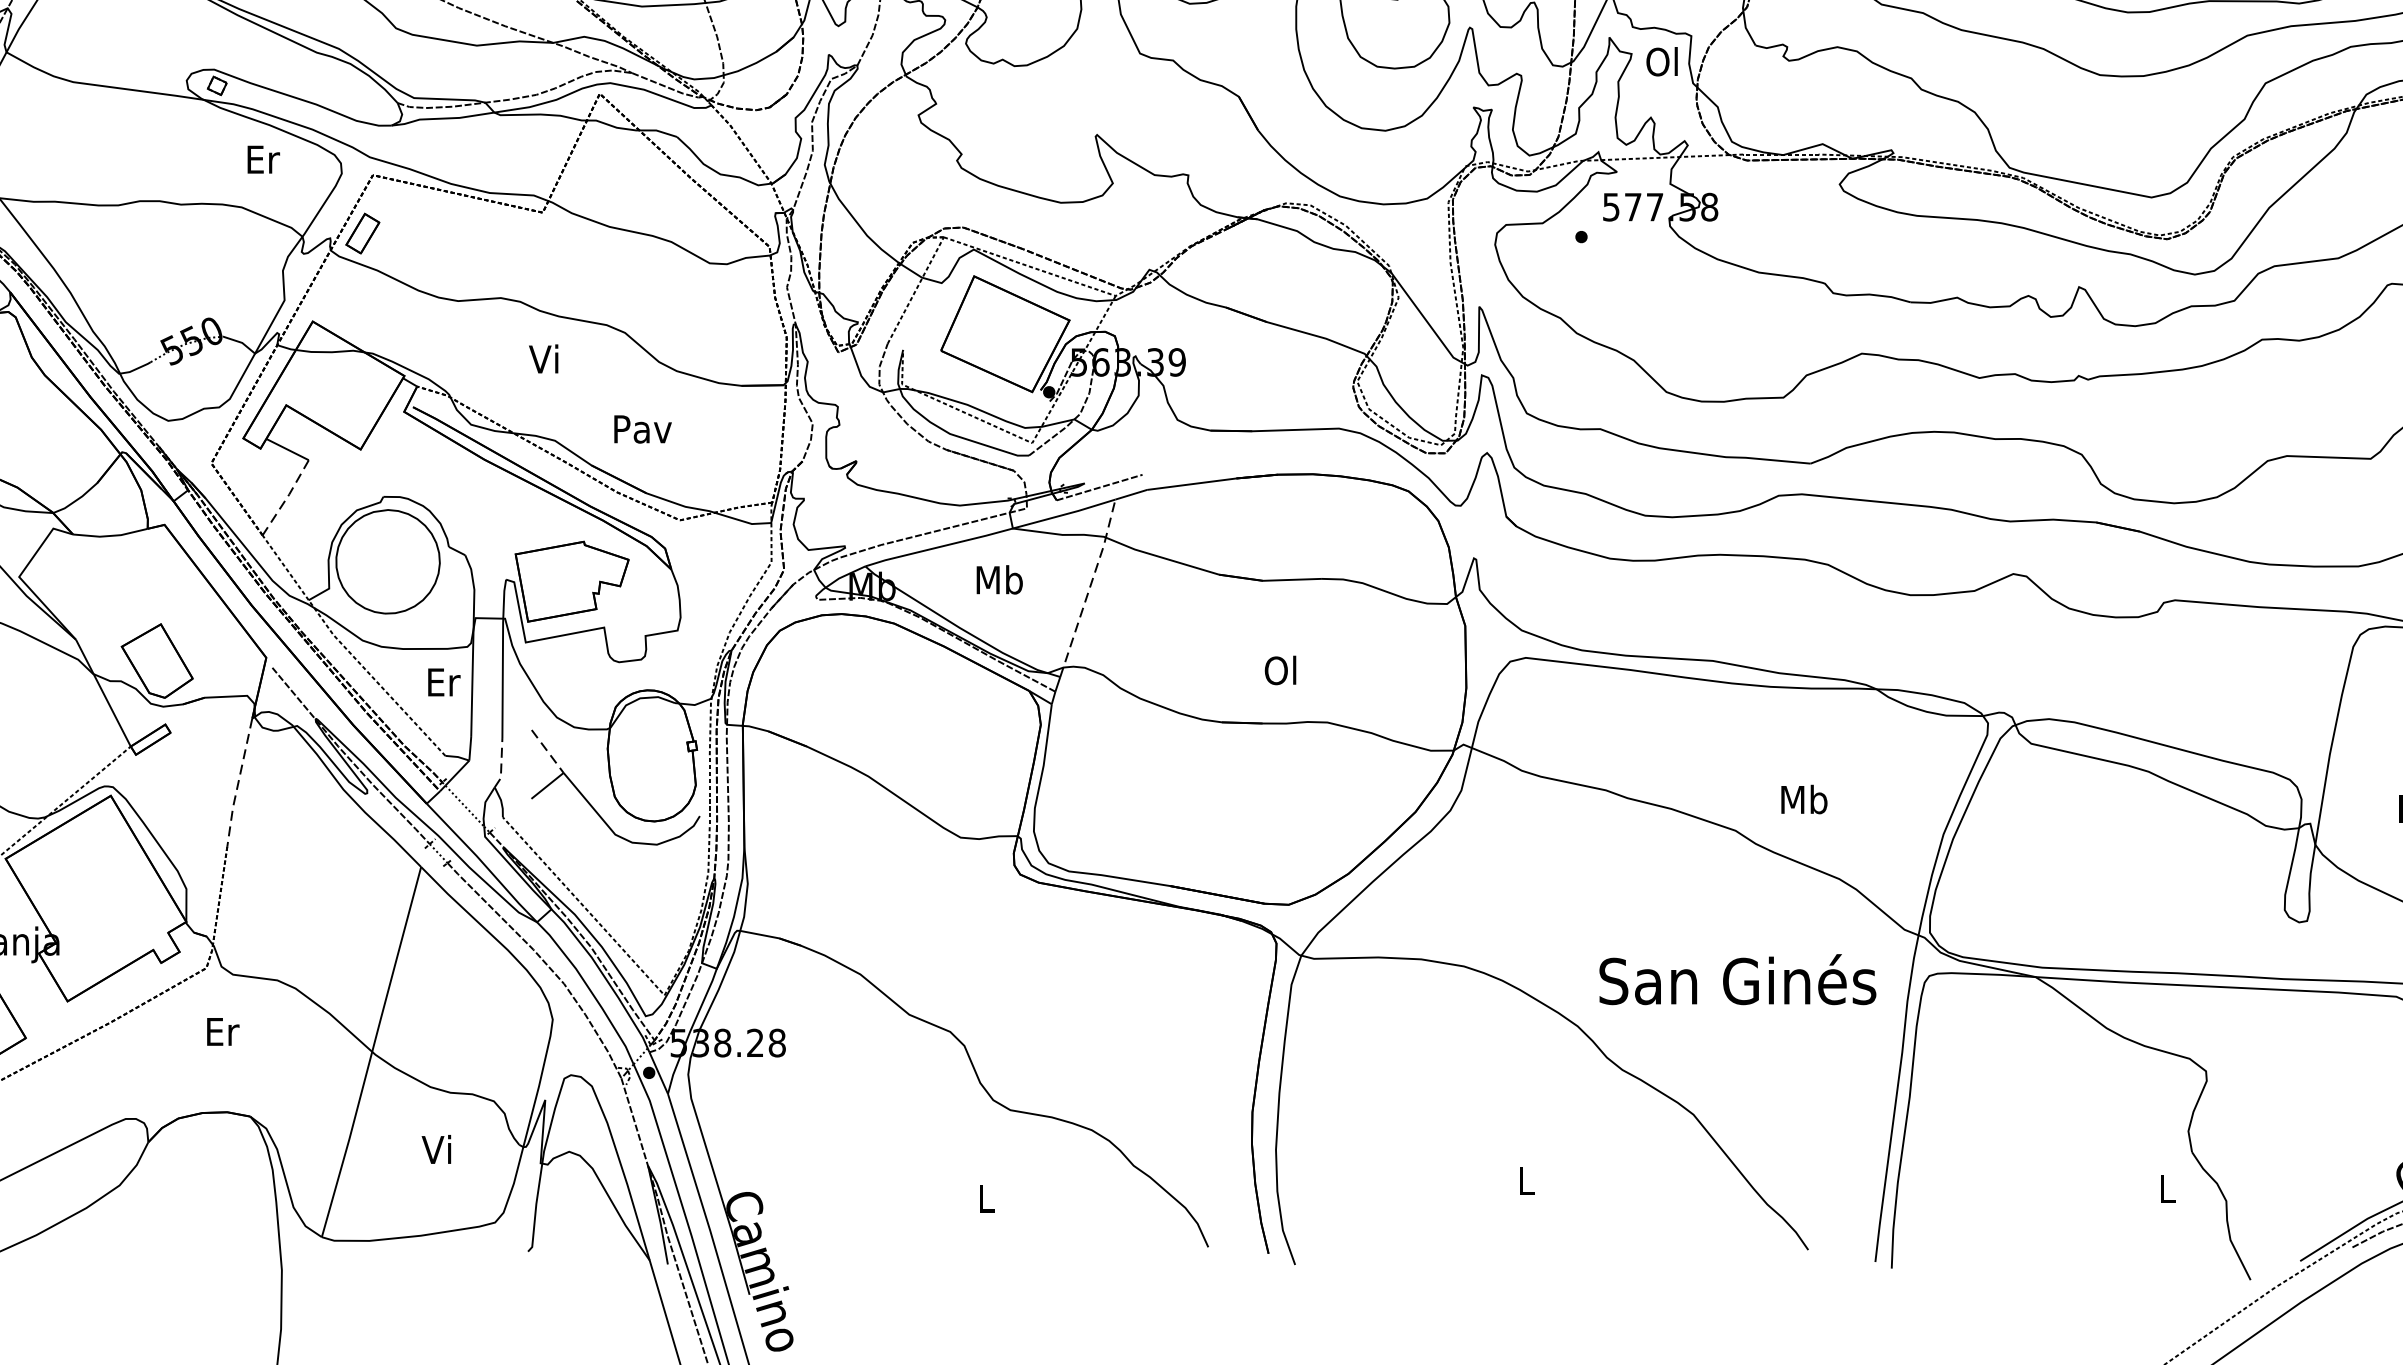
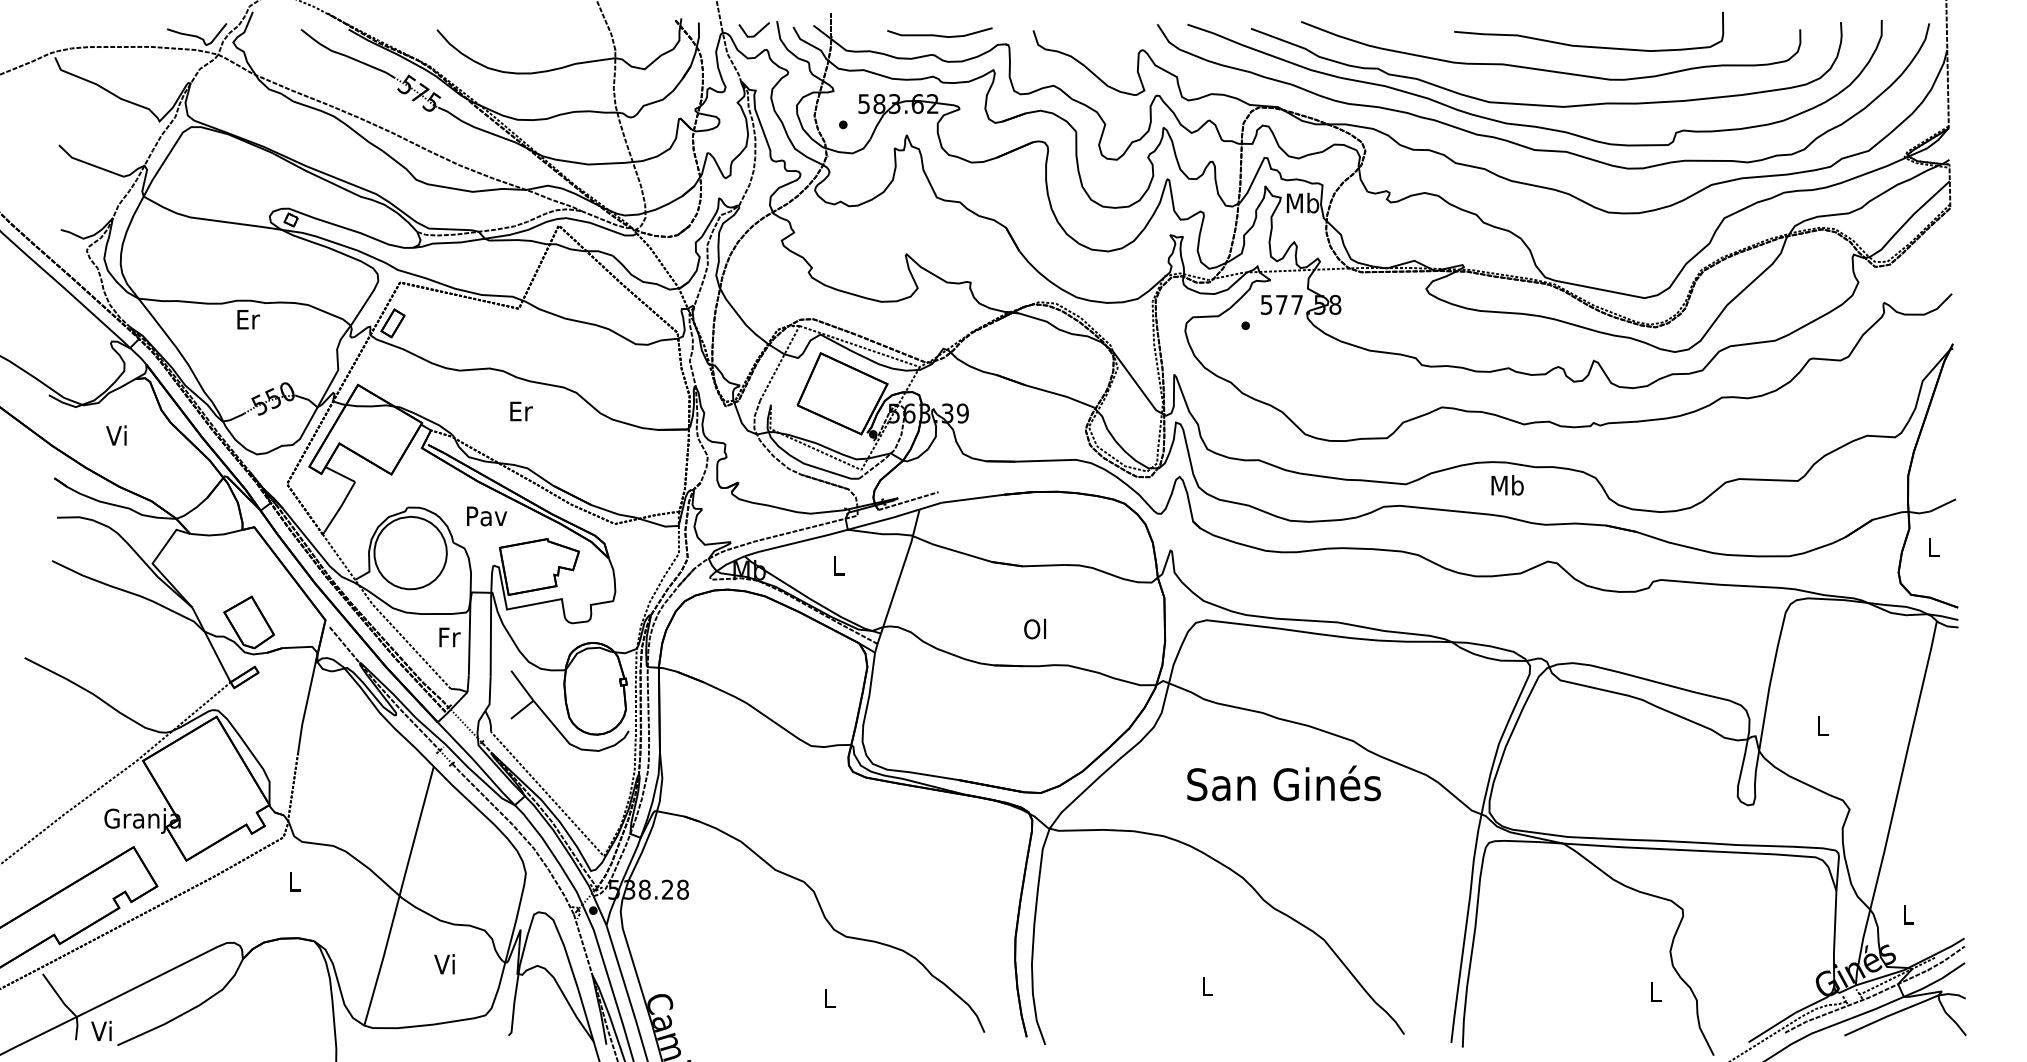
text: (1662, 60) -> (1302, 202), Ol -> Mb
text: (263, 159) -> (248, 319), moved
text: (545, 359) -> (520, 411), Vi -> Er
text: (643, 429) -> (487, 516), moved
line: (286, 498) -> (339, 508), dashed -> solid
text: (999, 579) -> (838, 565), Mb -> L
line: (1089, 588) -> (901, 571), dashed -> solid
text: (443, 682) -> (449, 637), Er -> Fr
line: (547, 751) -> (522, 685), dashed -> solid
line: (500, 763) -> (489, 694), dashed -> solid
line: (237, 783) -> (305, 708), dashed -> solid
text: (1804, 799) -> (1507, 485), moved
text: (1737, 979) -> (1283, 783), moved
text: (223, 1031) -> (295, 881), Er -> L

